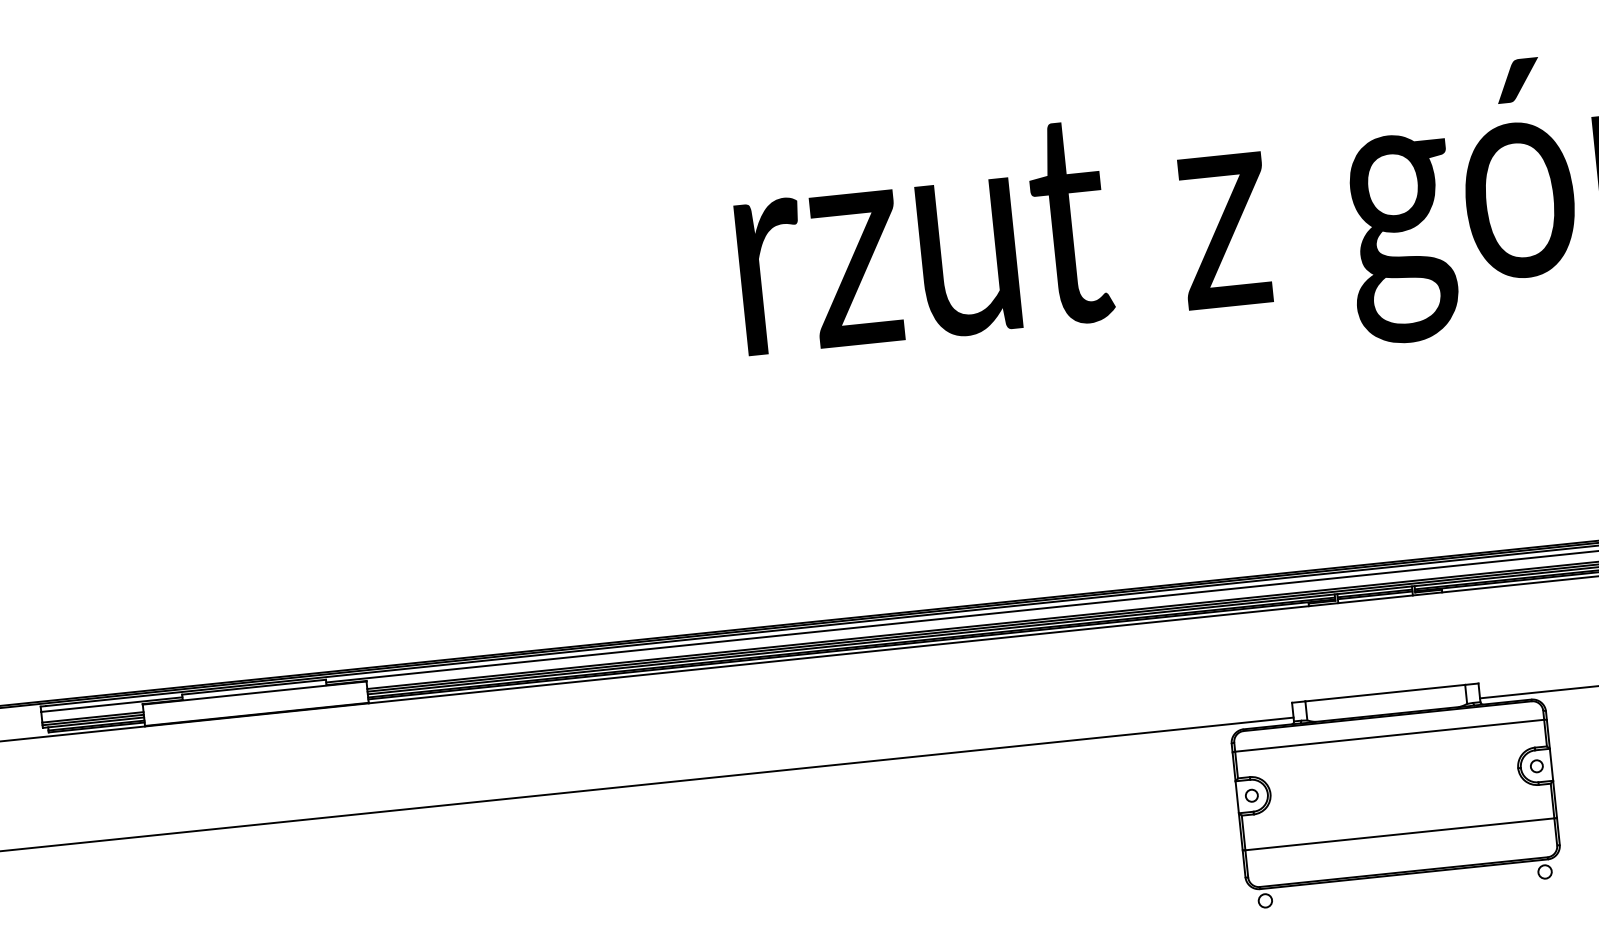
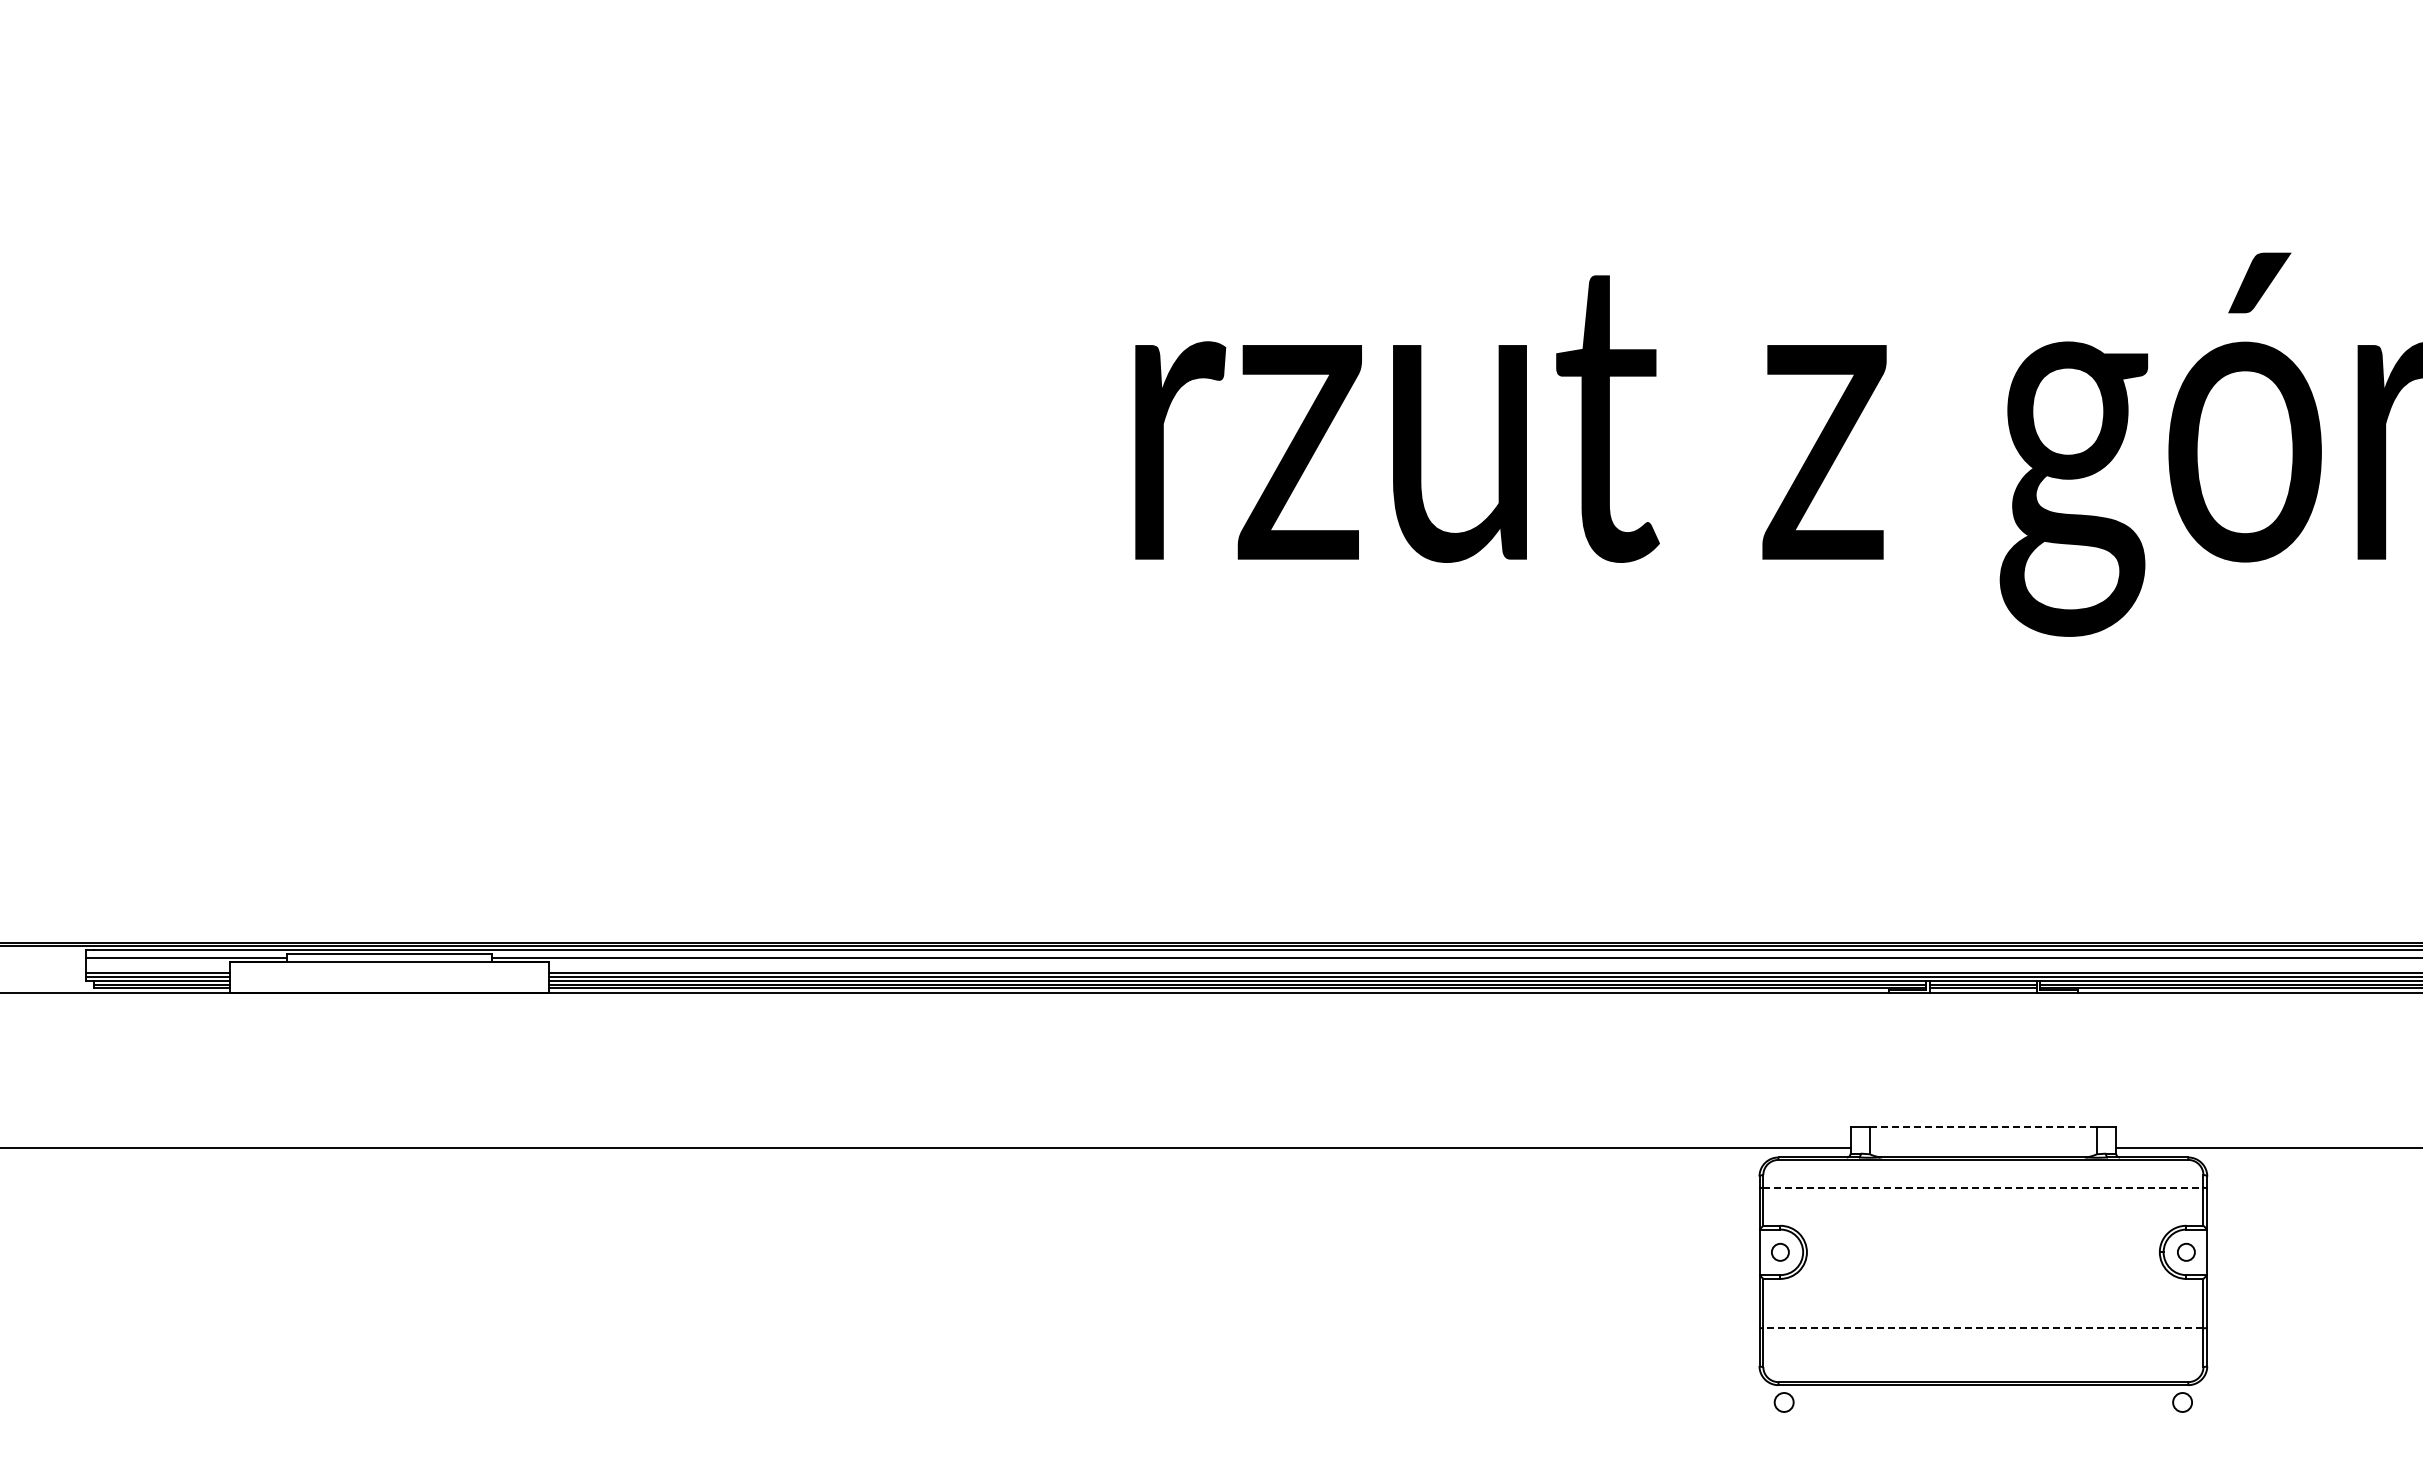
line: (1385, 693) -> (1983, 1127), solid -> dashed
line: (1389, 735) -> (1983, 1187), solid -> dashed
line: (1399, 834) -> (1982, 1328), solid -> dashed

